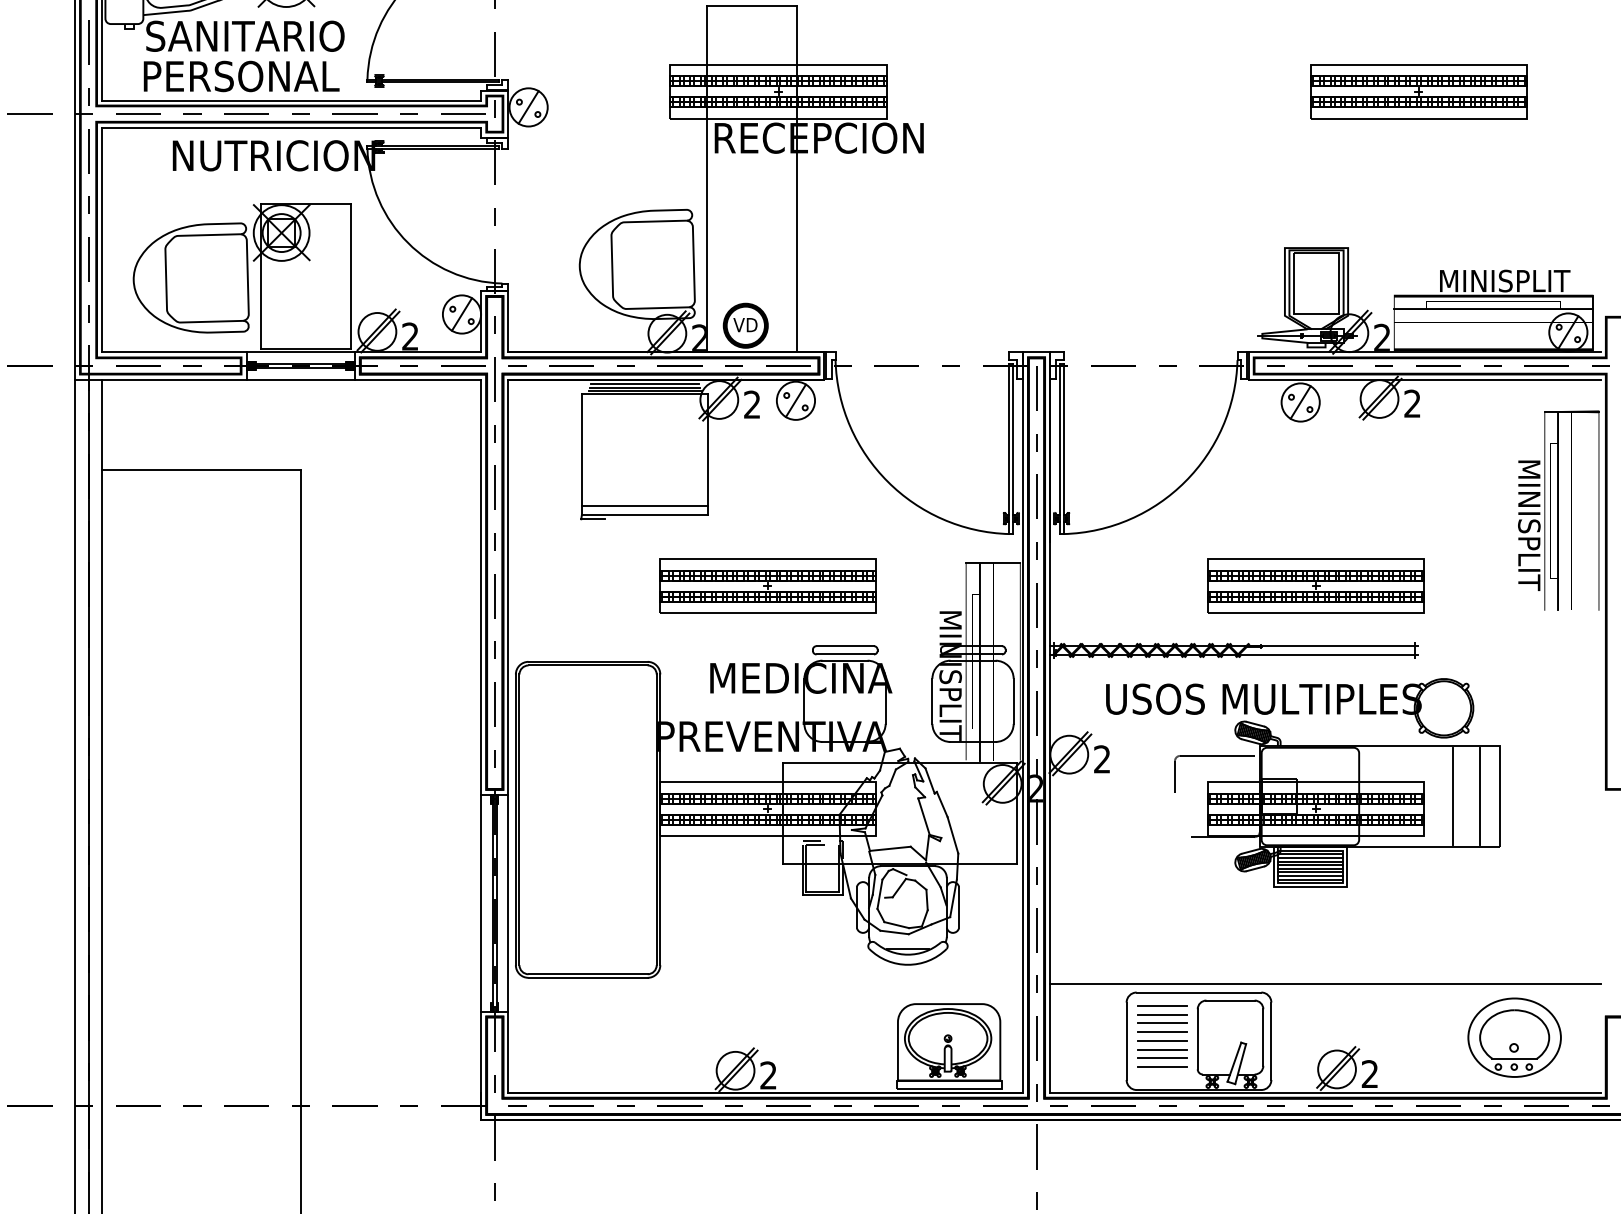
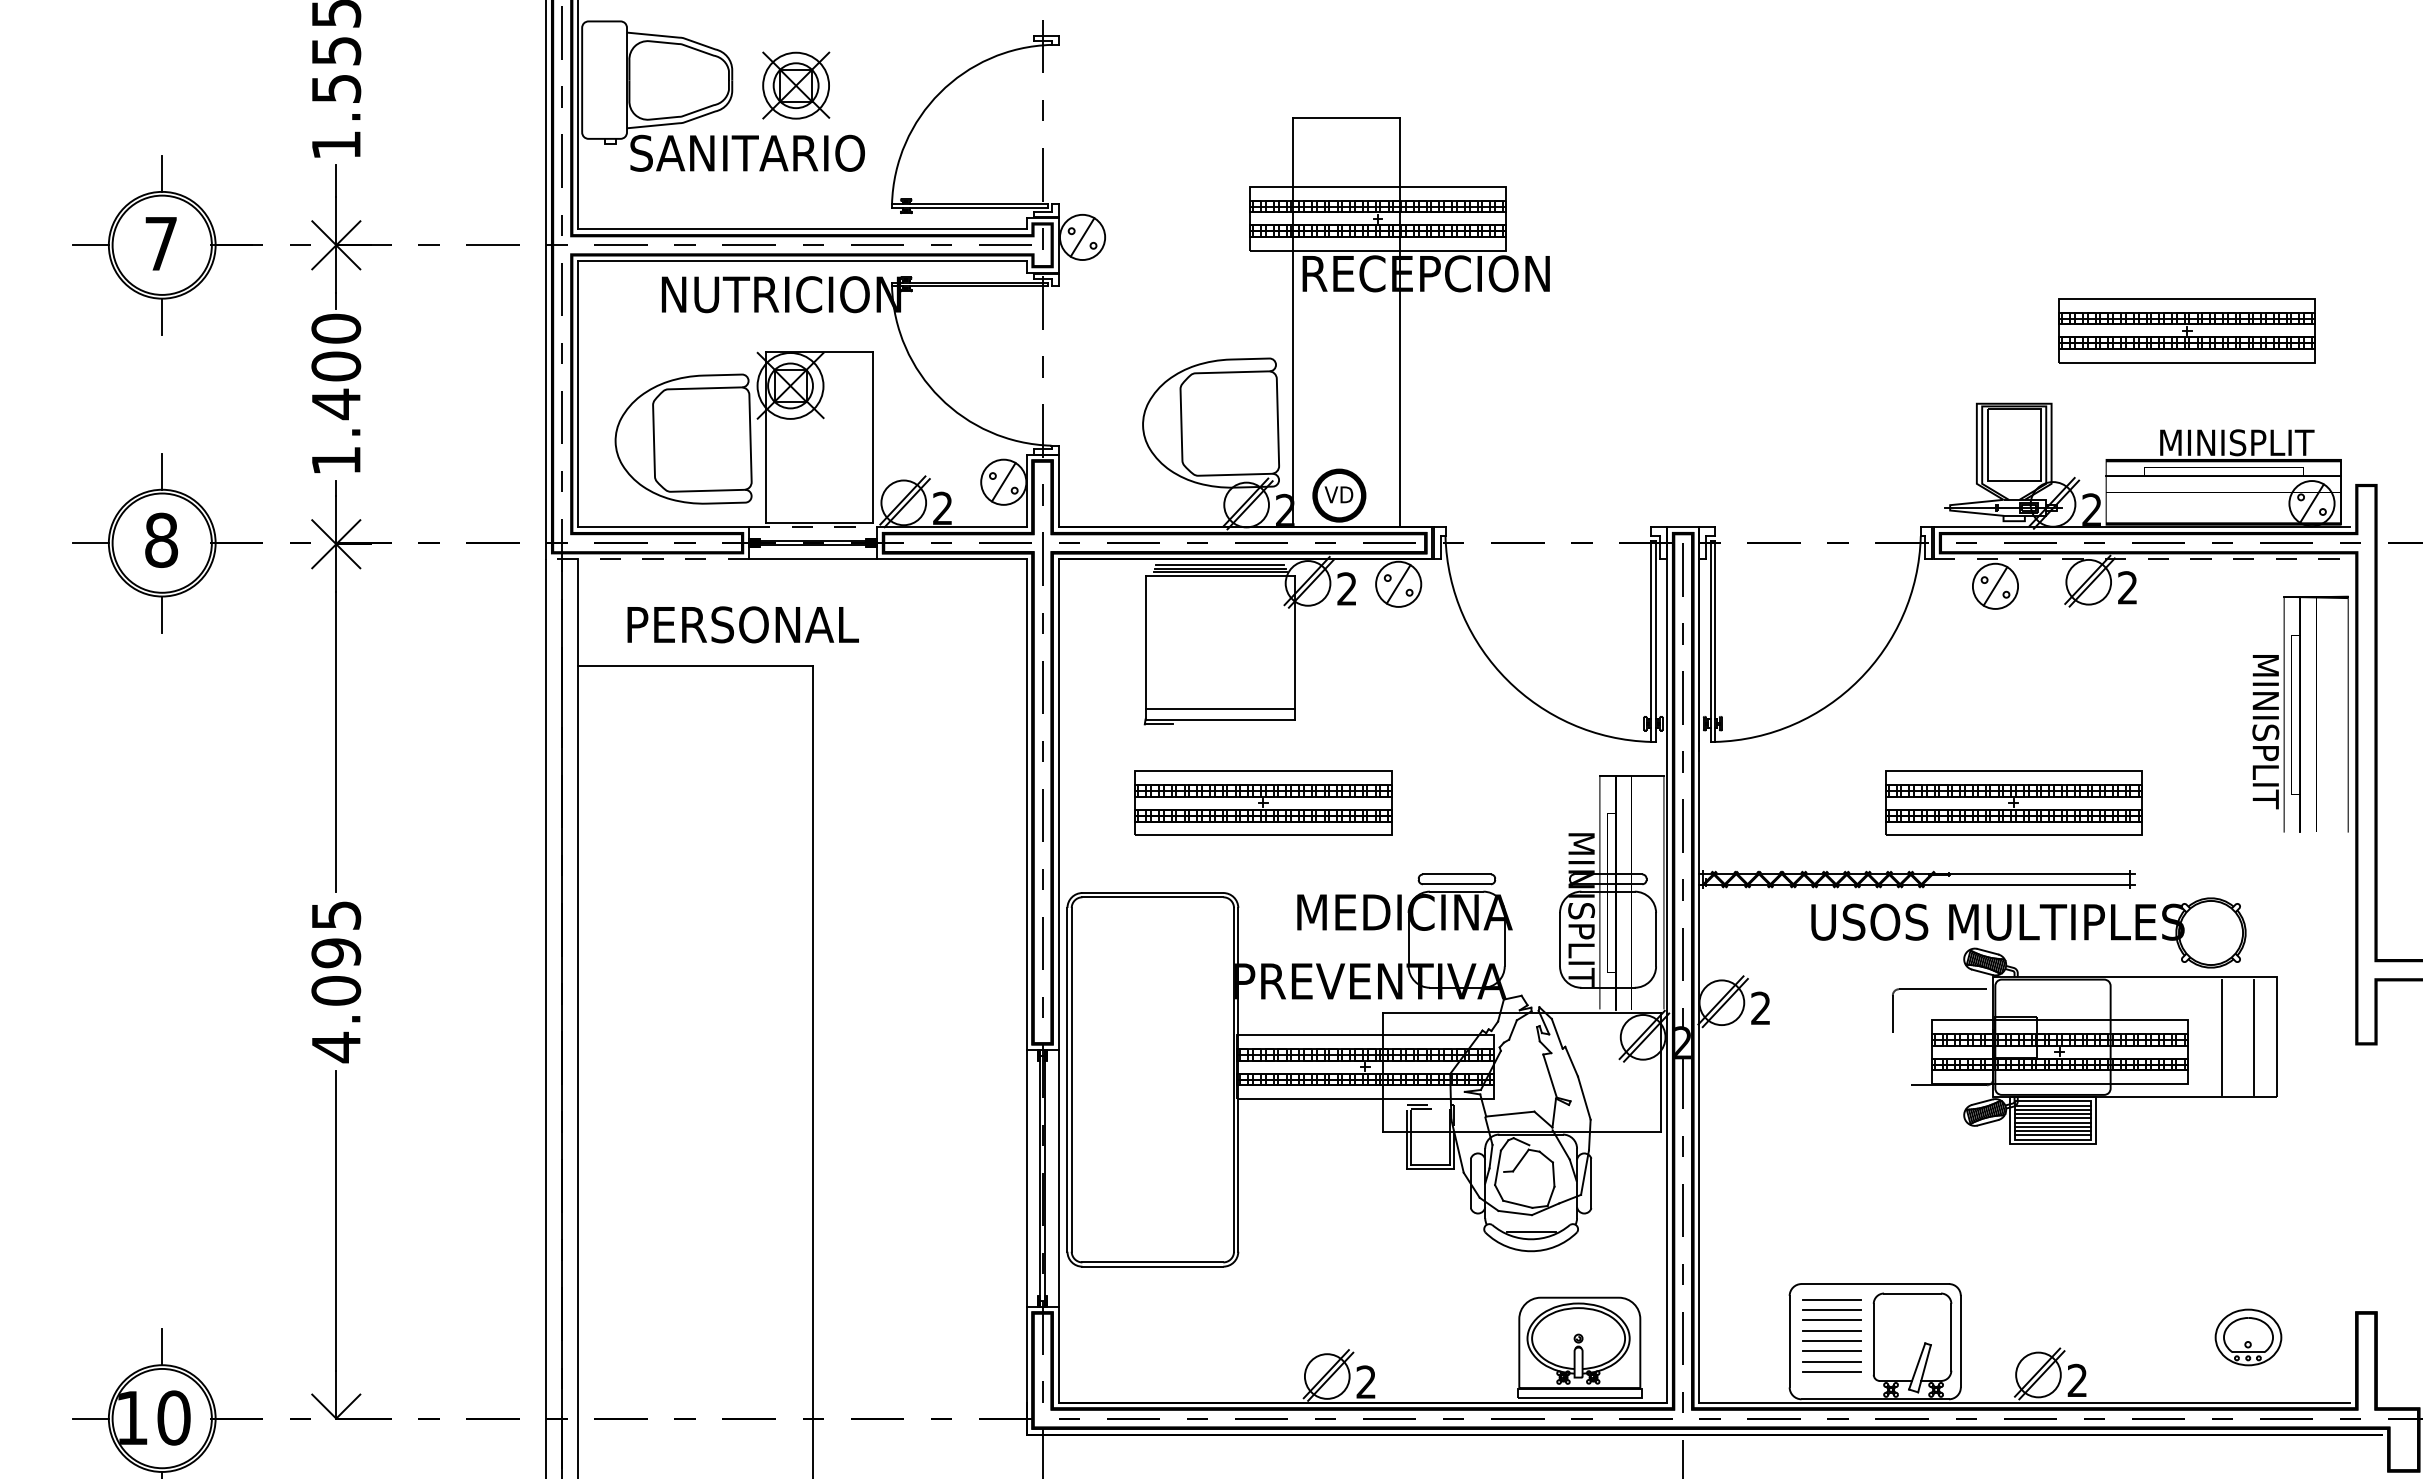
text: (241, 76) -> (742, 624), moved
part: (1418, 91) -> (2186, 330), moved
line: (301, 352) -> (813, 527), solid -> dashed
line: (160, 379) -> (647, 559), solid -> dashed
line: (1425, 379) -> (2142, 559), solid -> dashed
part: (767, 585) -> (1263, 802), moved
part: (1303, 782) -> (2044, 1020), moved
line: (1325, 984) -> (2024, 1274), removed
part: (1514, 1037) -> (2248, 1337), size x0.6

